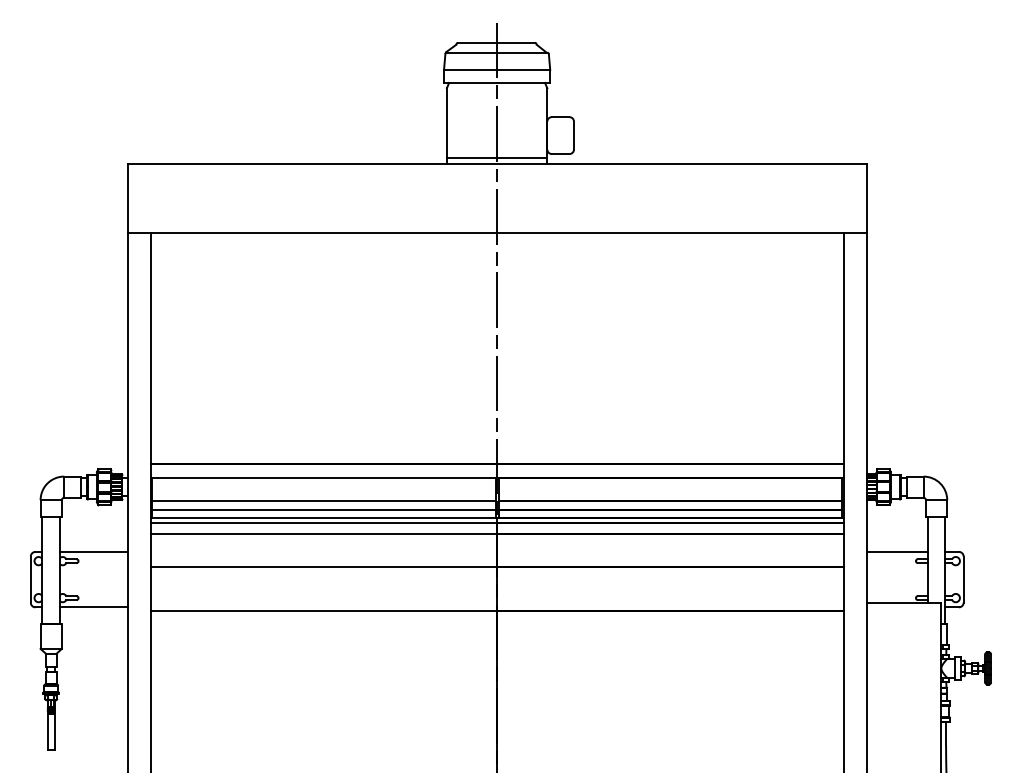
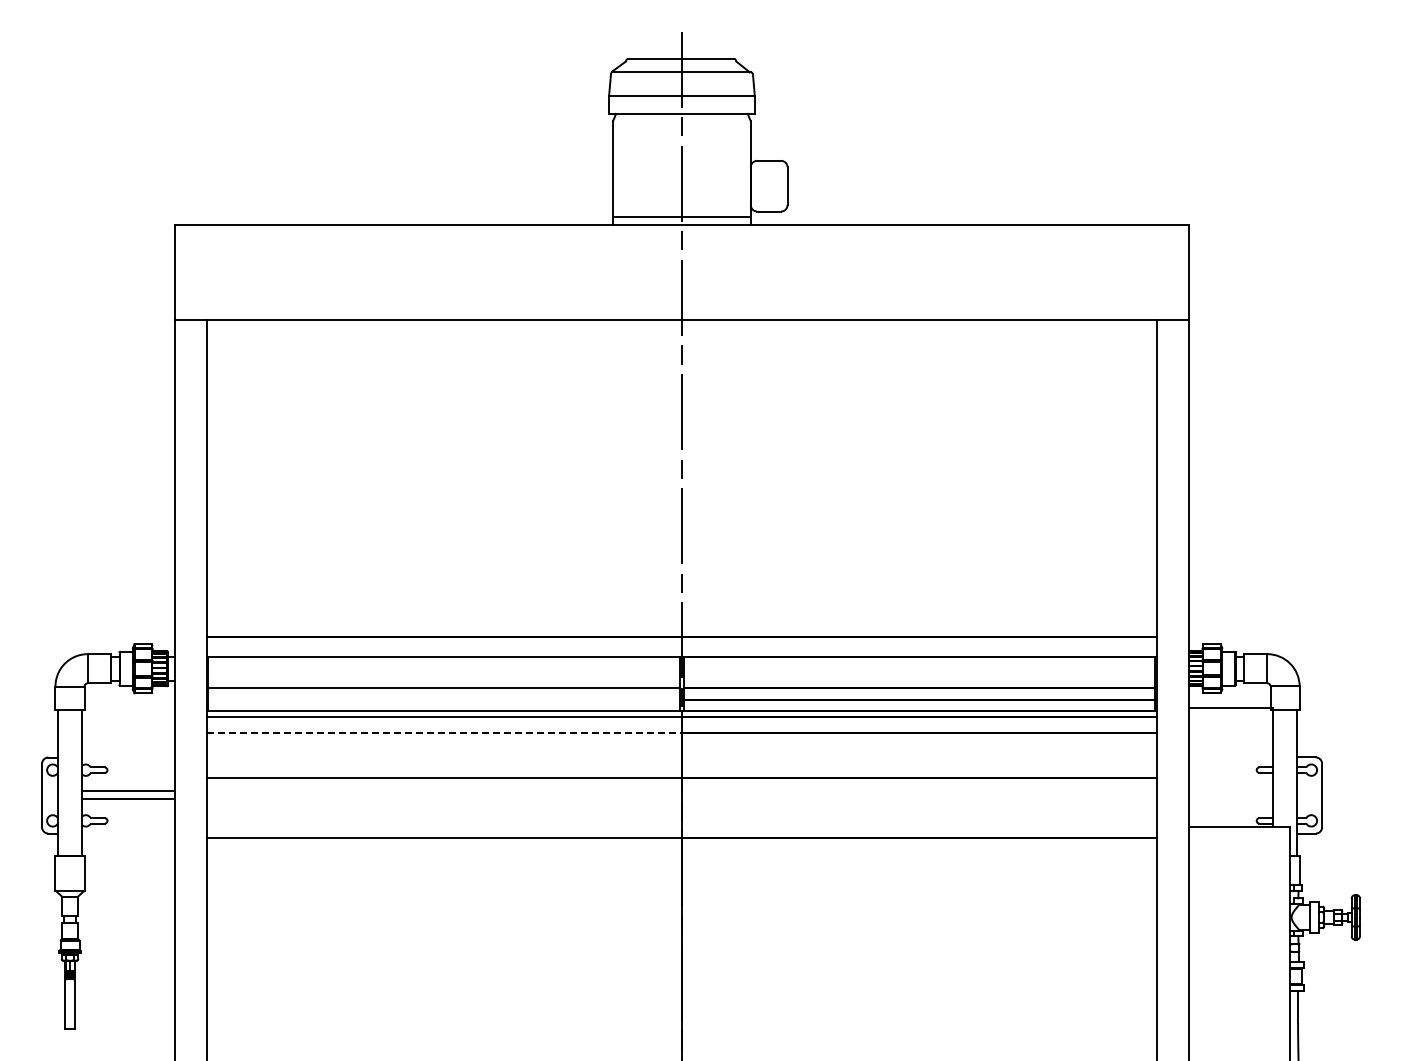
line: (324, 510) -> (444, 700), removed
line: (324, 533) -> (444, 732), solid -> dashed
line: (93, 551) -> (128, 798), moved
line: (897, 551) -> (1231, 708), moved
line: (93, 607) -> (128, 790), moved

